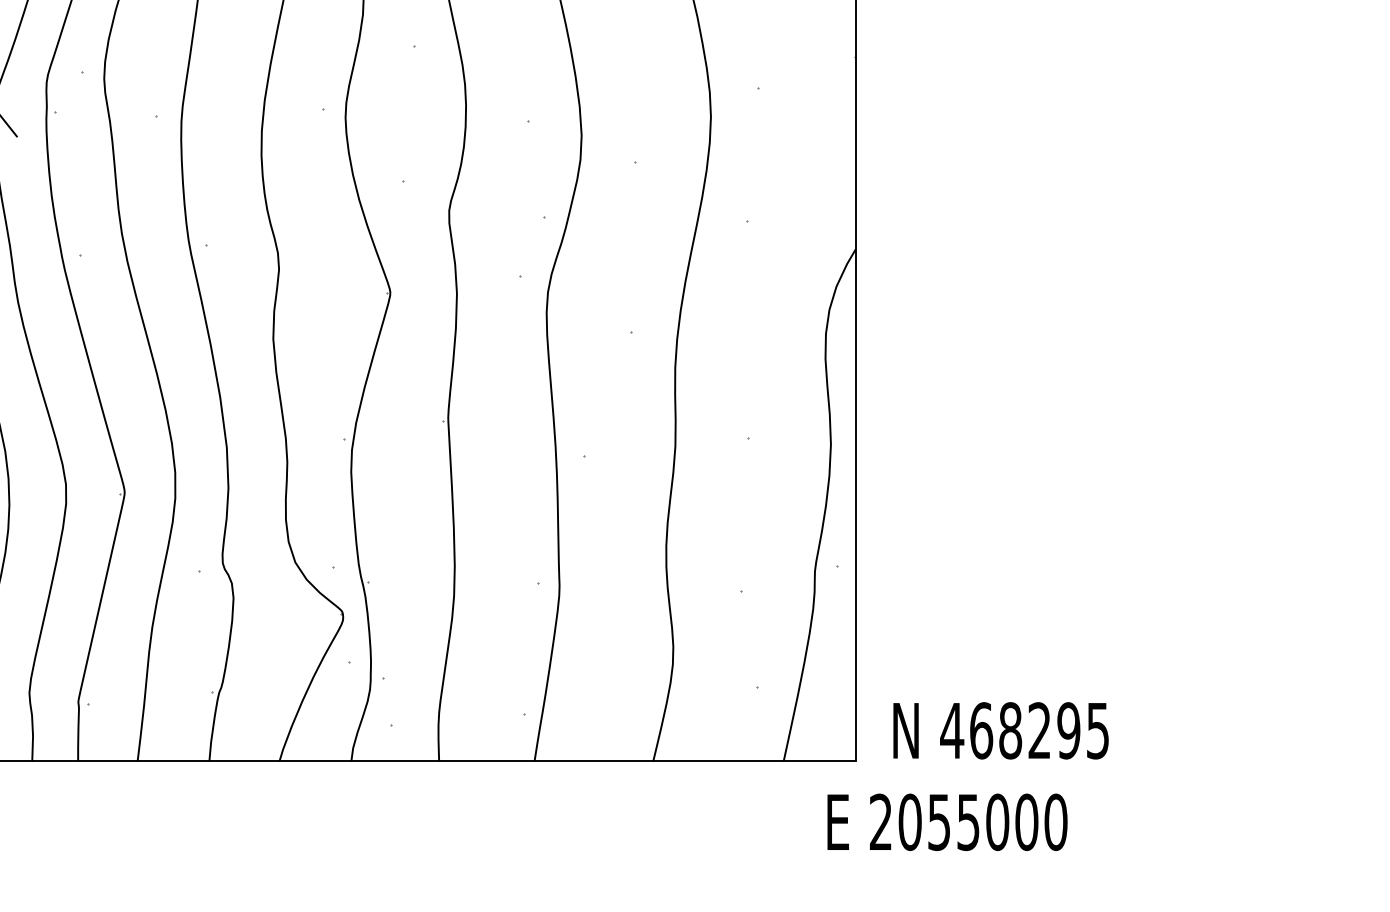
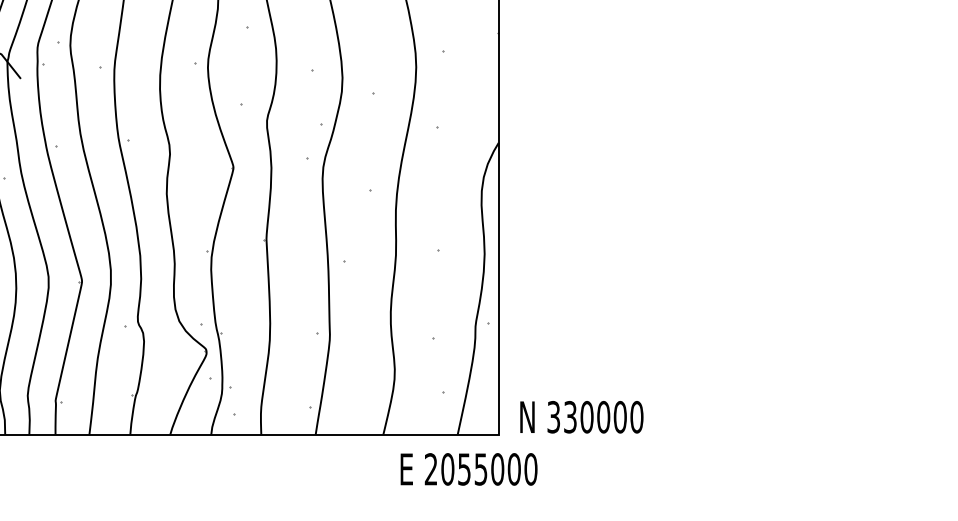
text: (1023, 731) -> (594, 417), 468295 -> 330000
text: (946, 822) -> (468, 469), moved

